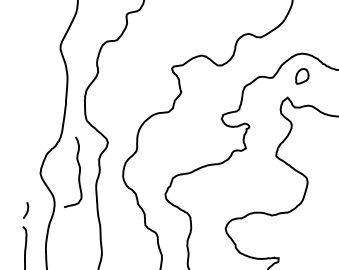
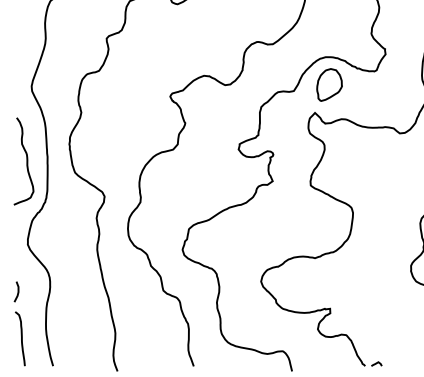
part: (302, 76) -> (329, 84), size x1.67
curve: (78, 173) -> (26, 161), moved

